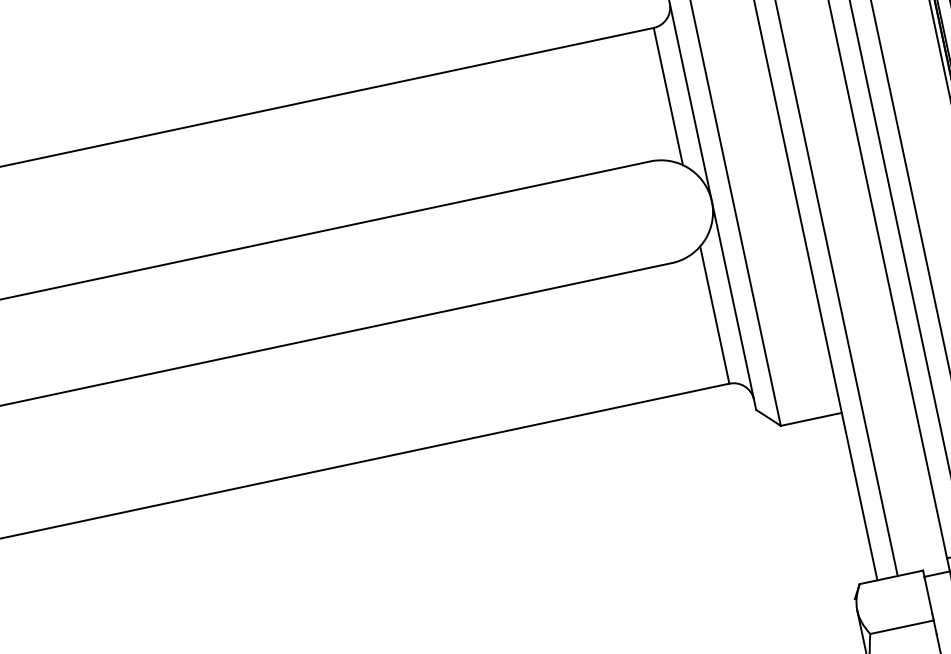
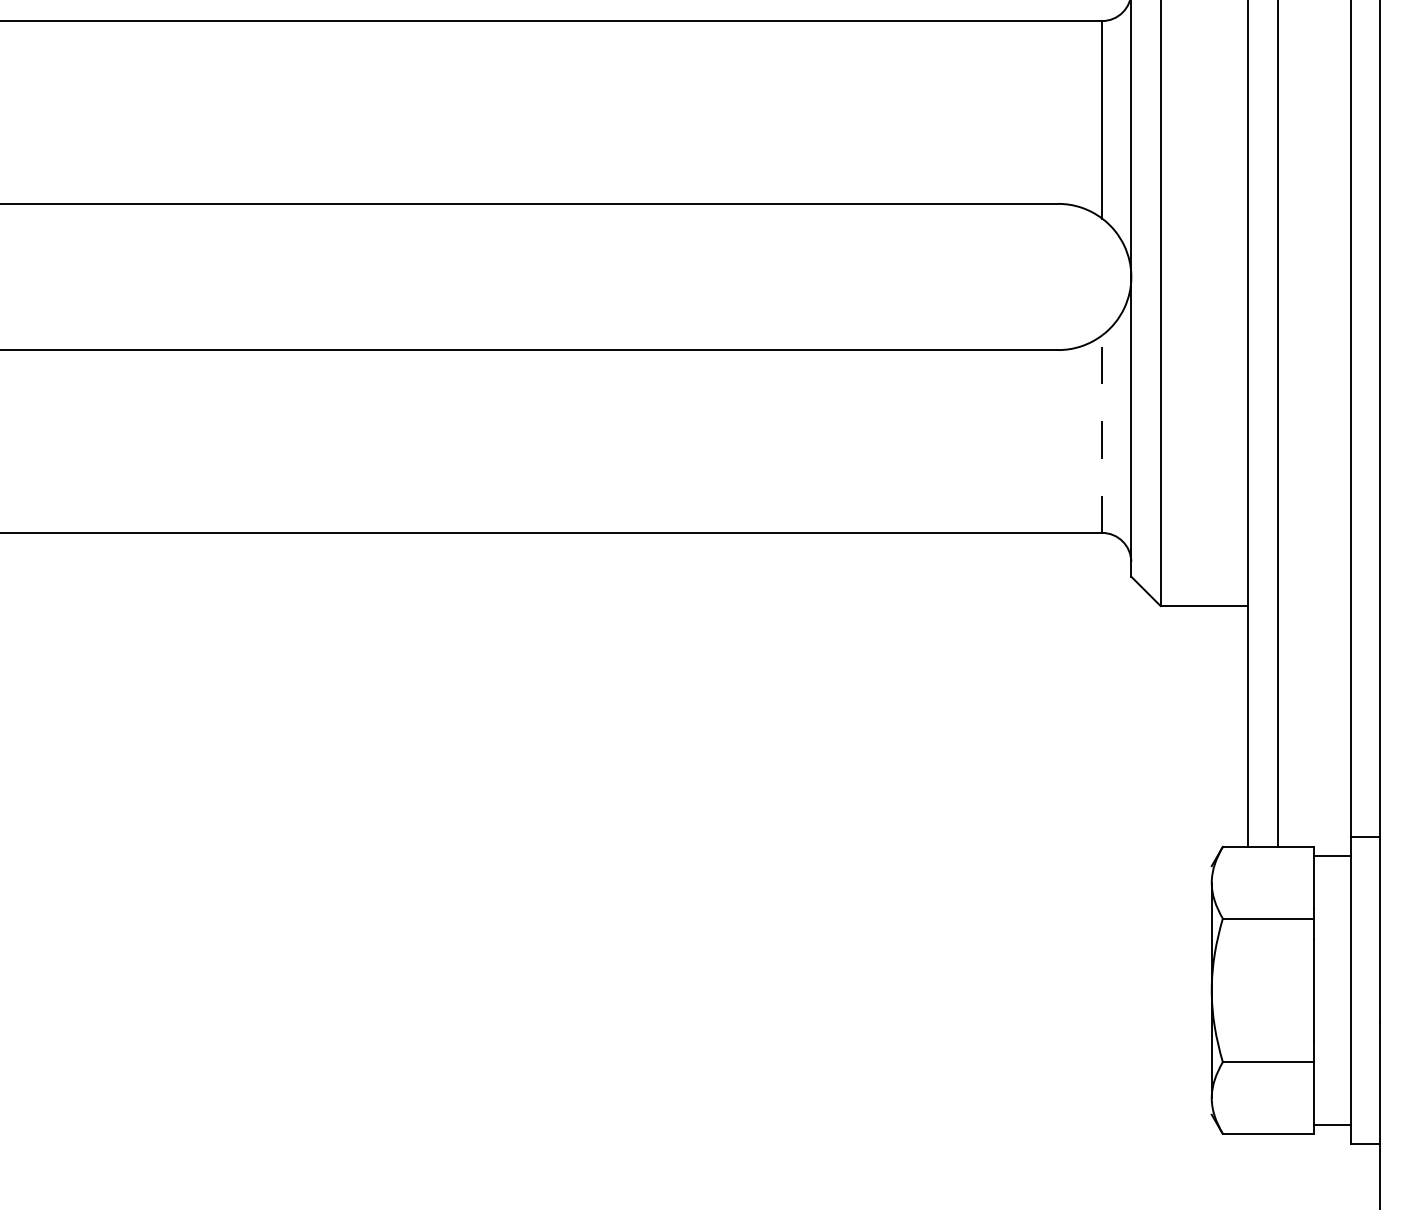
line: (715, 315) -> (1102, 434), solid -> dashed

